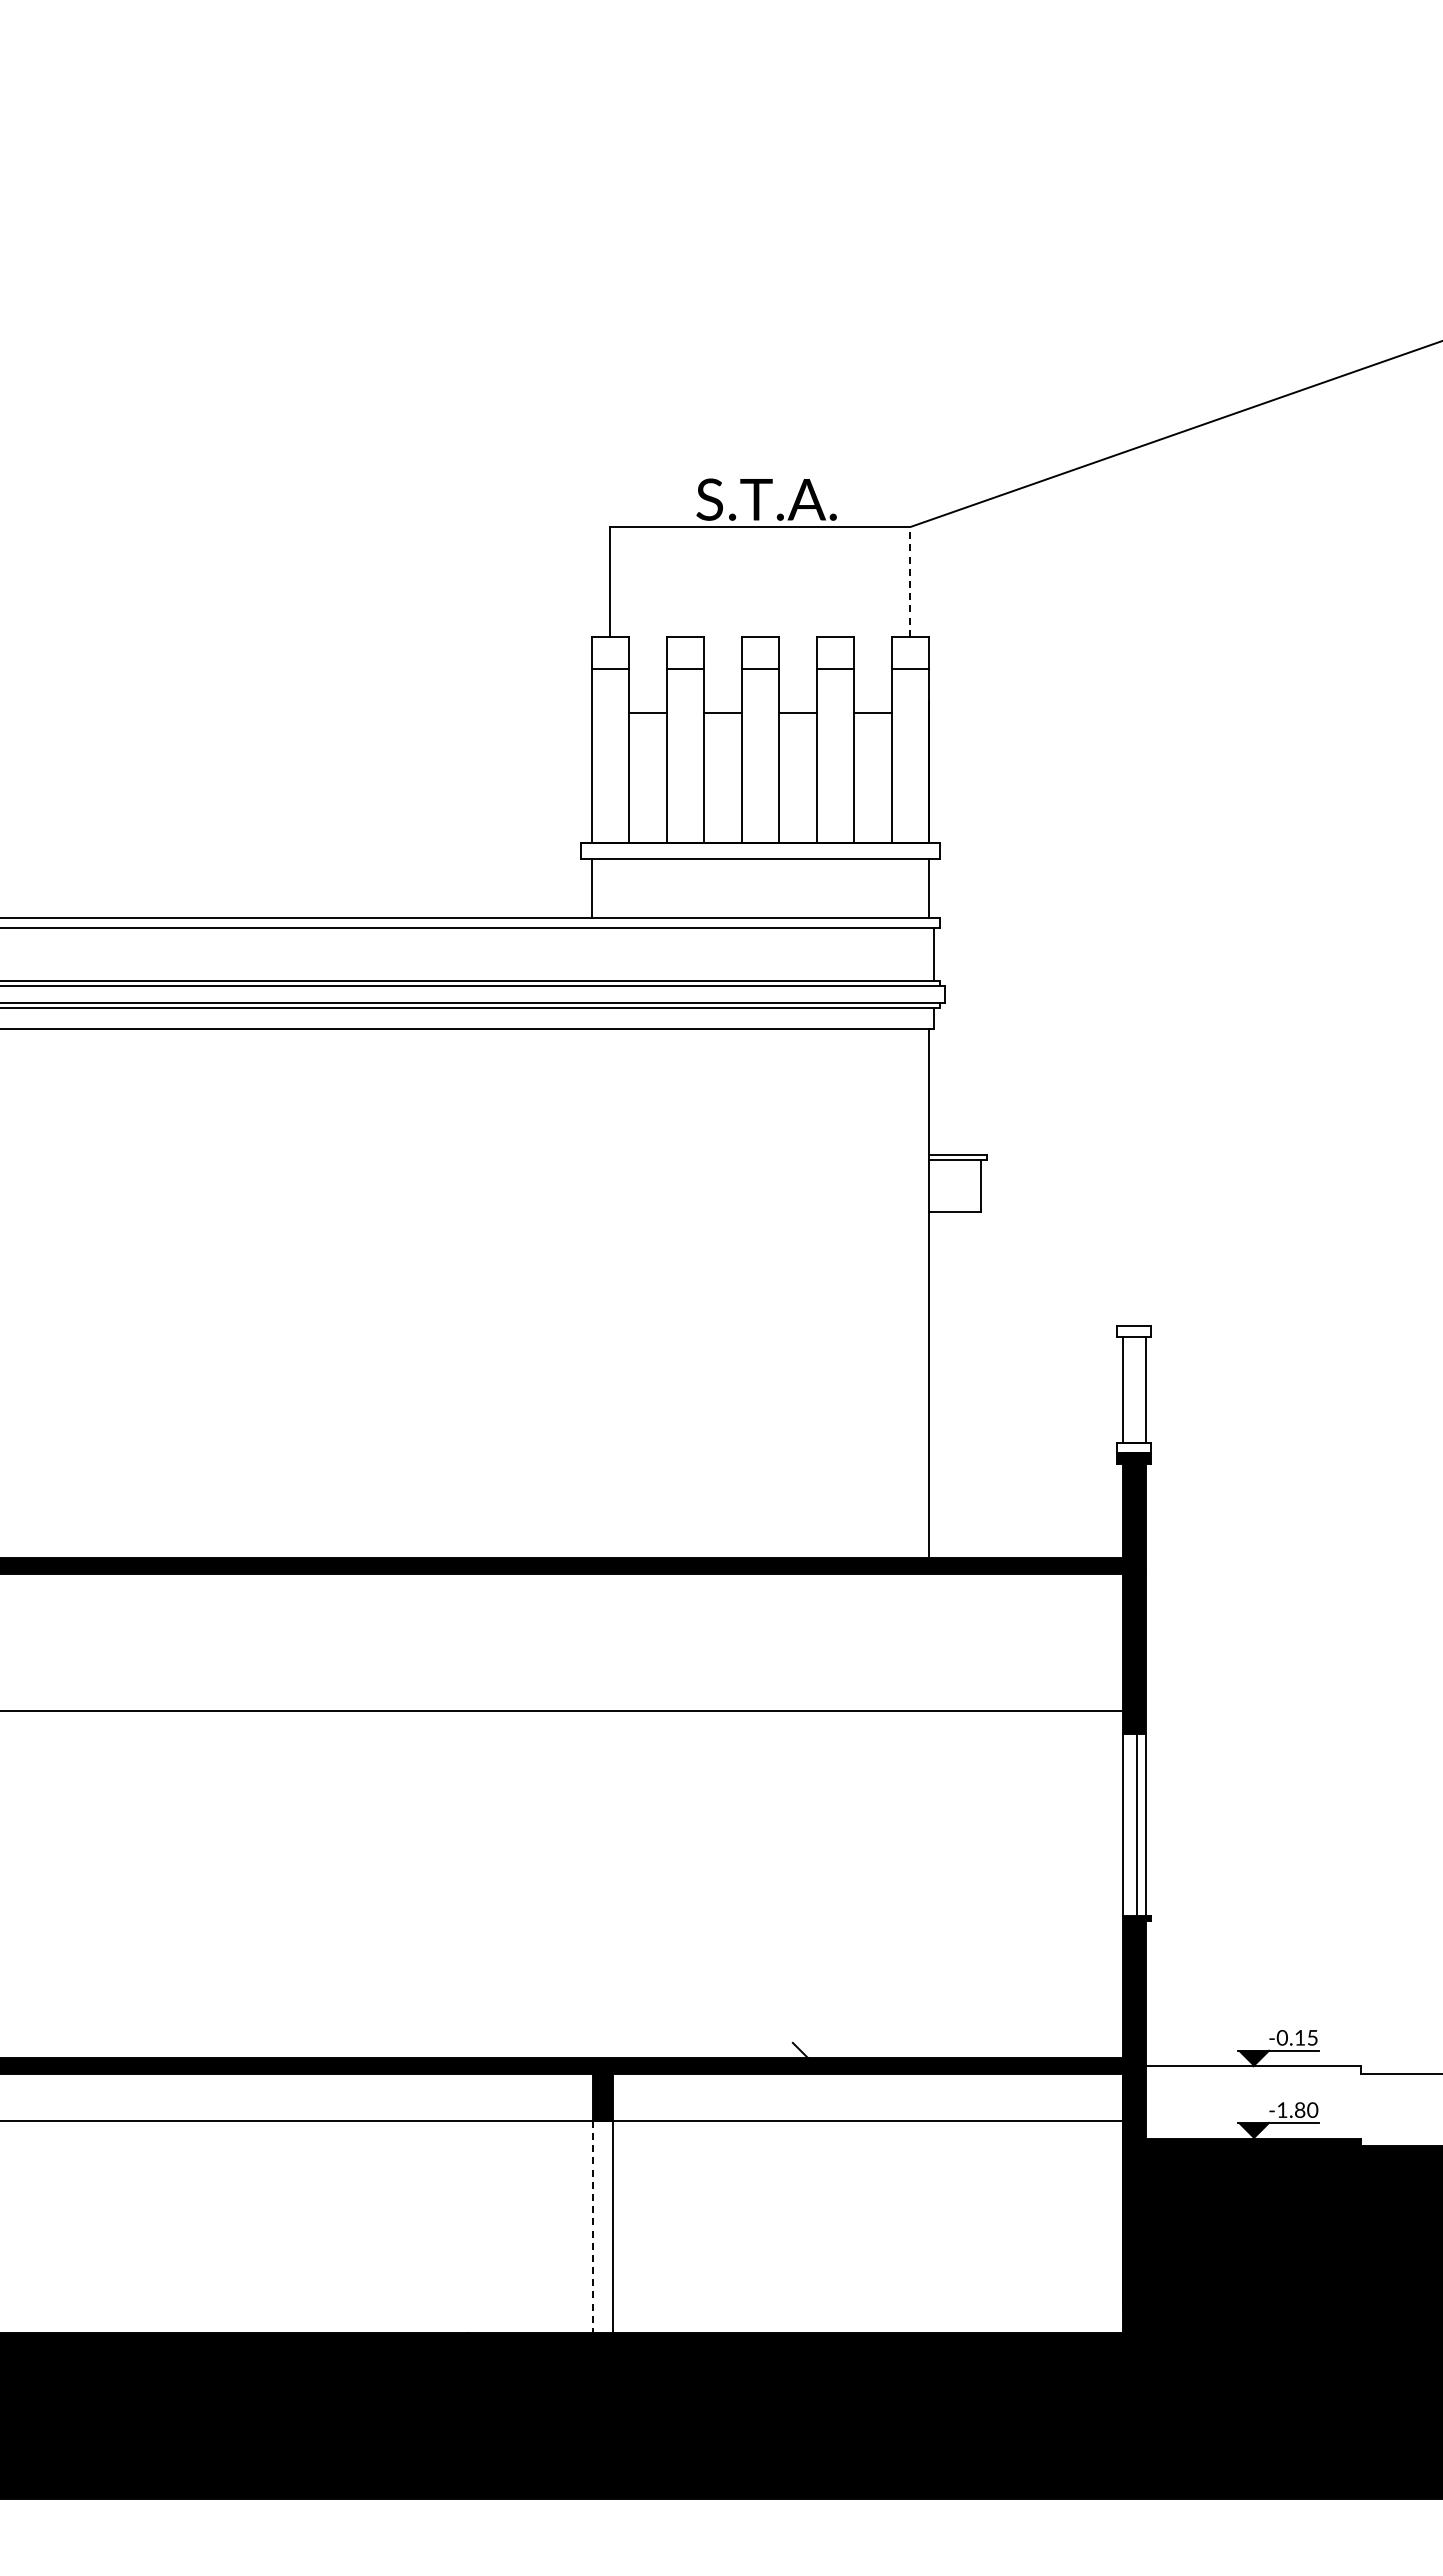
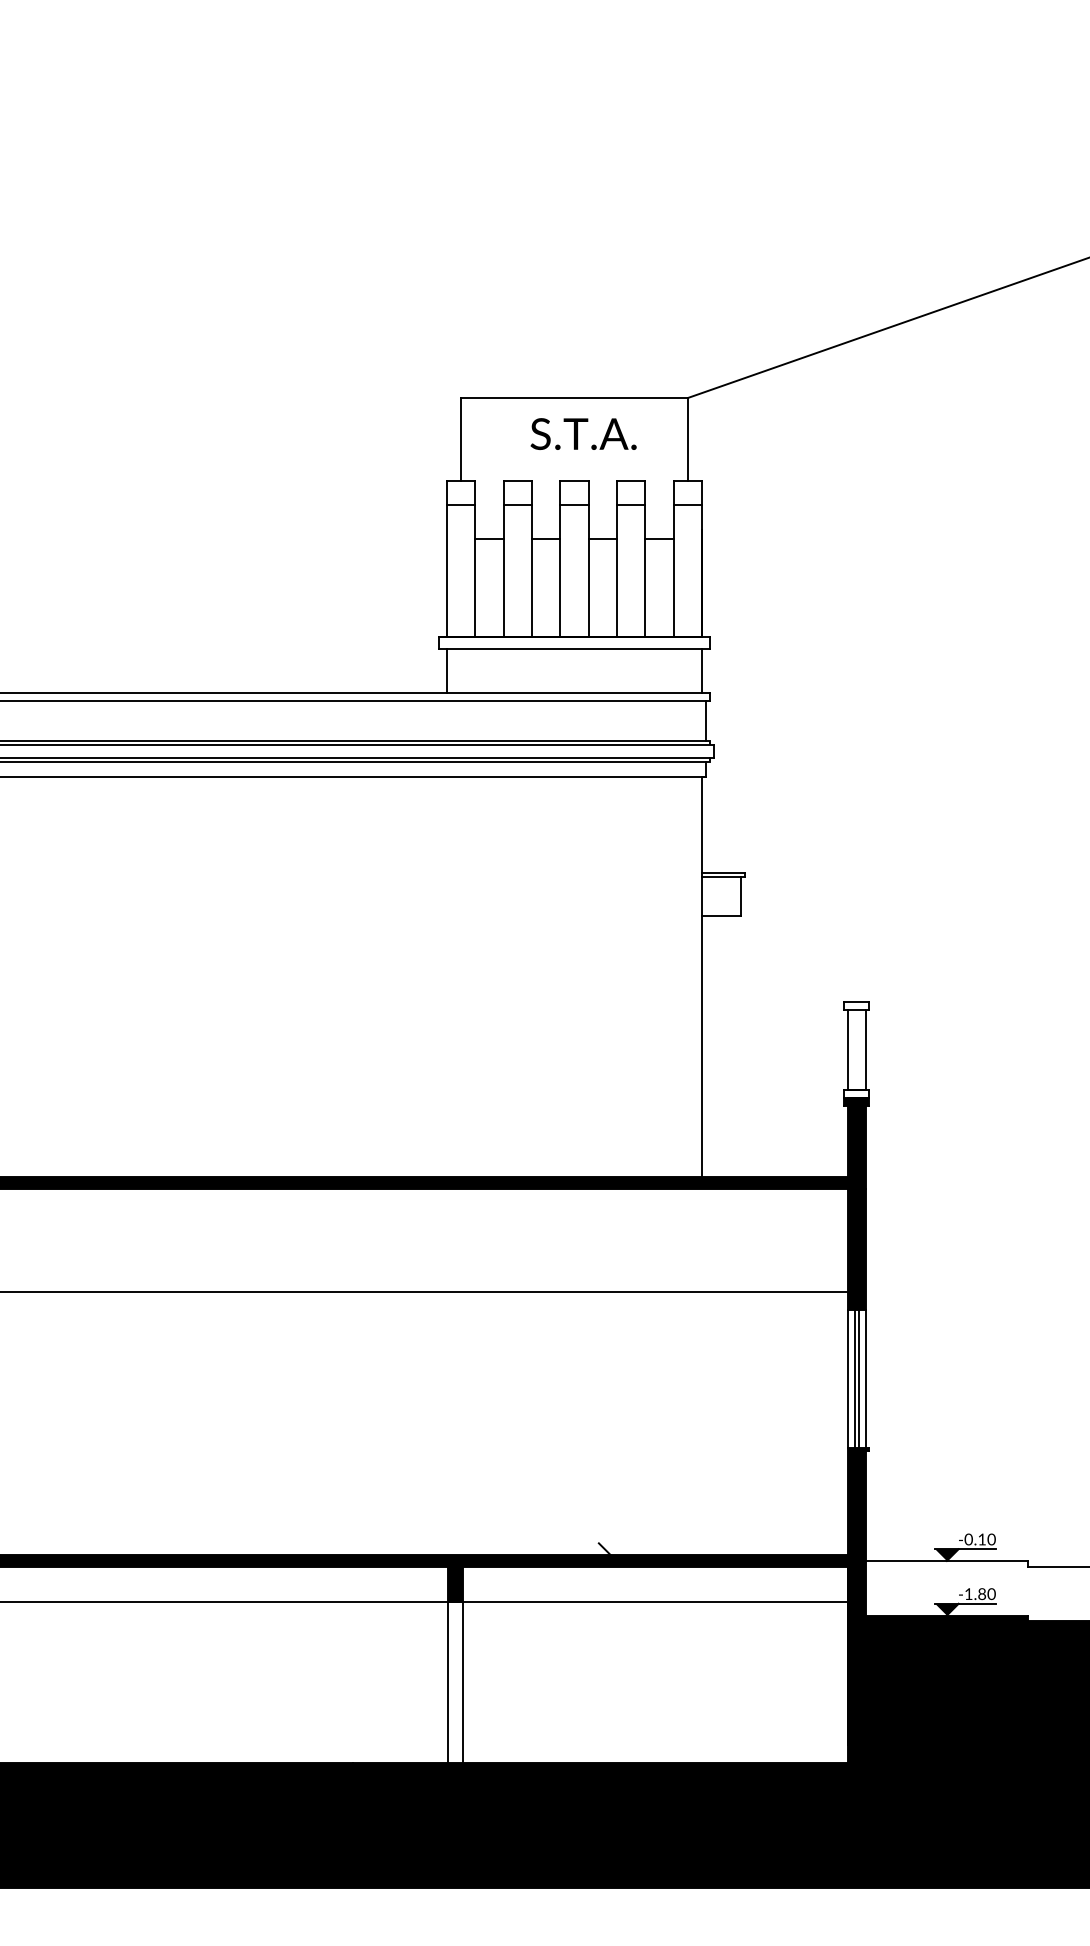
text: (766, 499) -> (583, 433), moved
line: (910, 581) -> (687, 439), dashed -> solid
line: (1131, 1825) -> (854, 1379), added
text: (1312, 2037) -> (991, 1539), -0.15 -> -0.10
line: (592, 2227) -> (447, 1682), dashed -> solid

